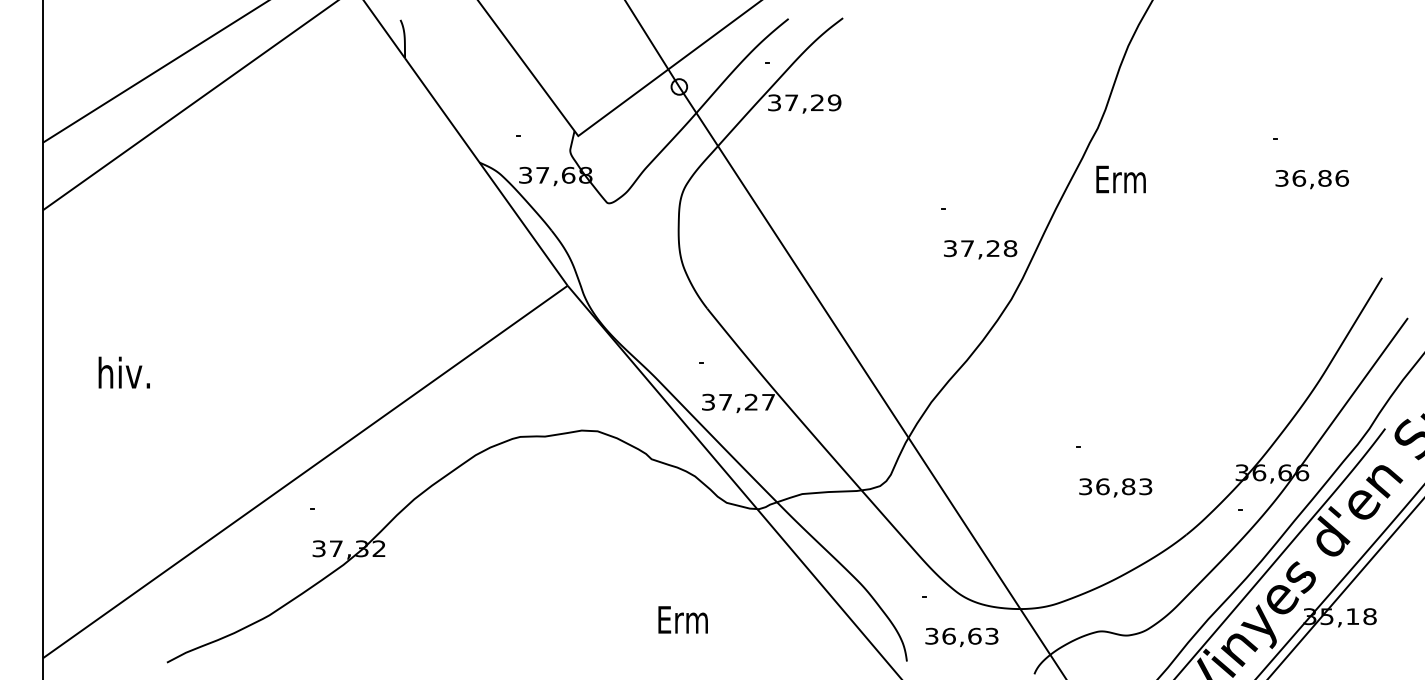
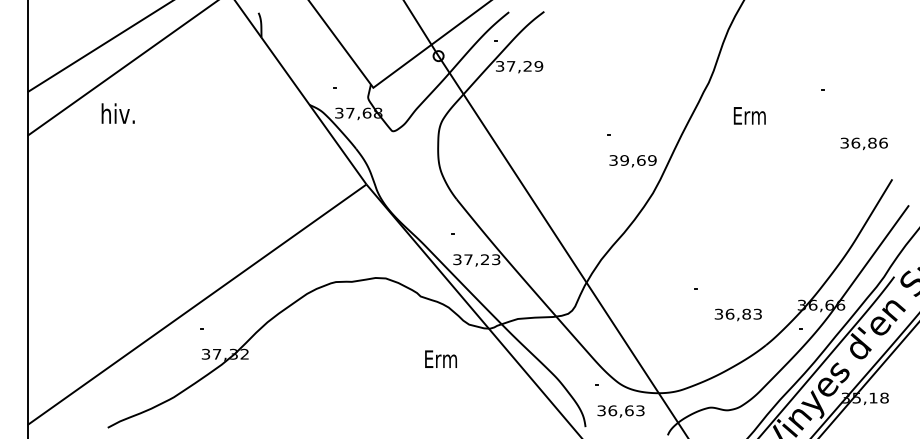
text: (1120, 178) -> (749, 115), moved
text: (1311, 178) -> (863, 143), moved
text: (988, 248) -> (638, 160), 37,28 -> 39,69
text: (123, 372) -> (117, 113), moved
text: (769, 401) -> (496, 259), 37,27 -> 37,23
text: (1114, 487) -> (737, 314), moved
text: (682, 618) -> (440, 358), moved

